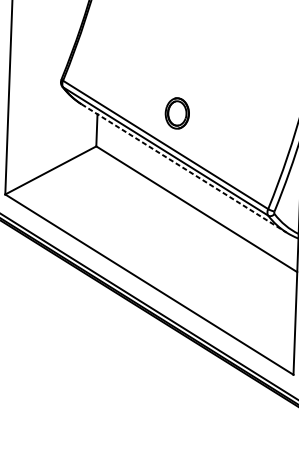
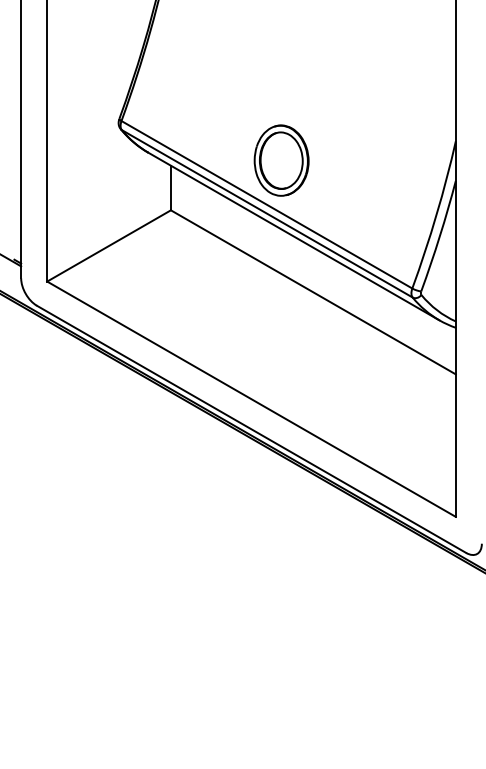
part: (177, 113) -> (281, 160), size x1.67
line: (183, 168) -> (293, 236), dashed -> solid

